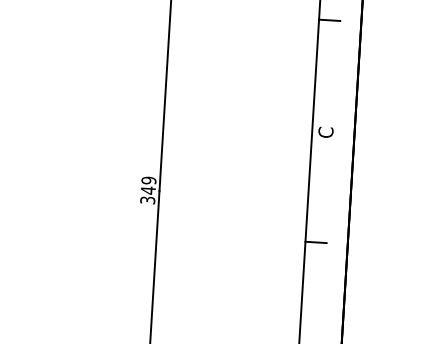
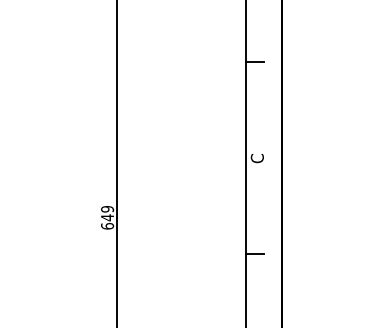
text: (147, 200) -> (107, 226), 349 -> 649

